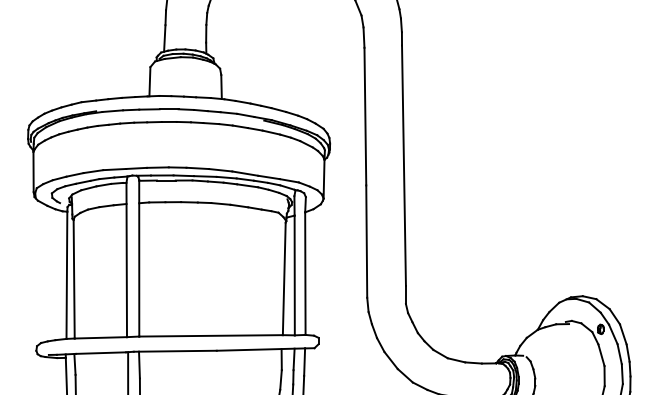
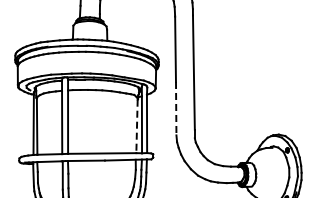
line: (367, 241) -> (176, 108), solid -> dashed
line: (285, 279) -> (137, 126), solid -> dashed

